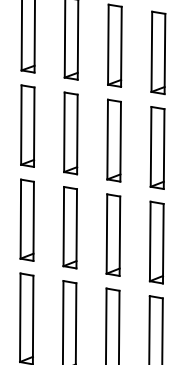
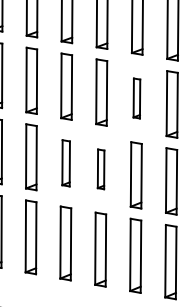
part: (113, 140) -> (136, 98), size x0.6
part: (26, 220) -> (65, 163), size x0.7
part: (69, 227) -> (100, 169), size x0.6

